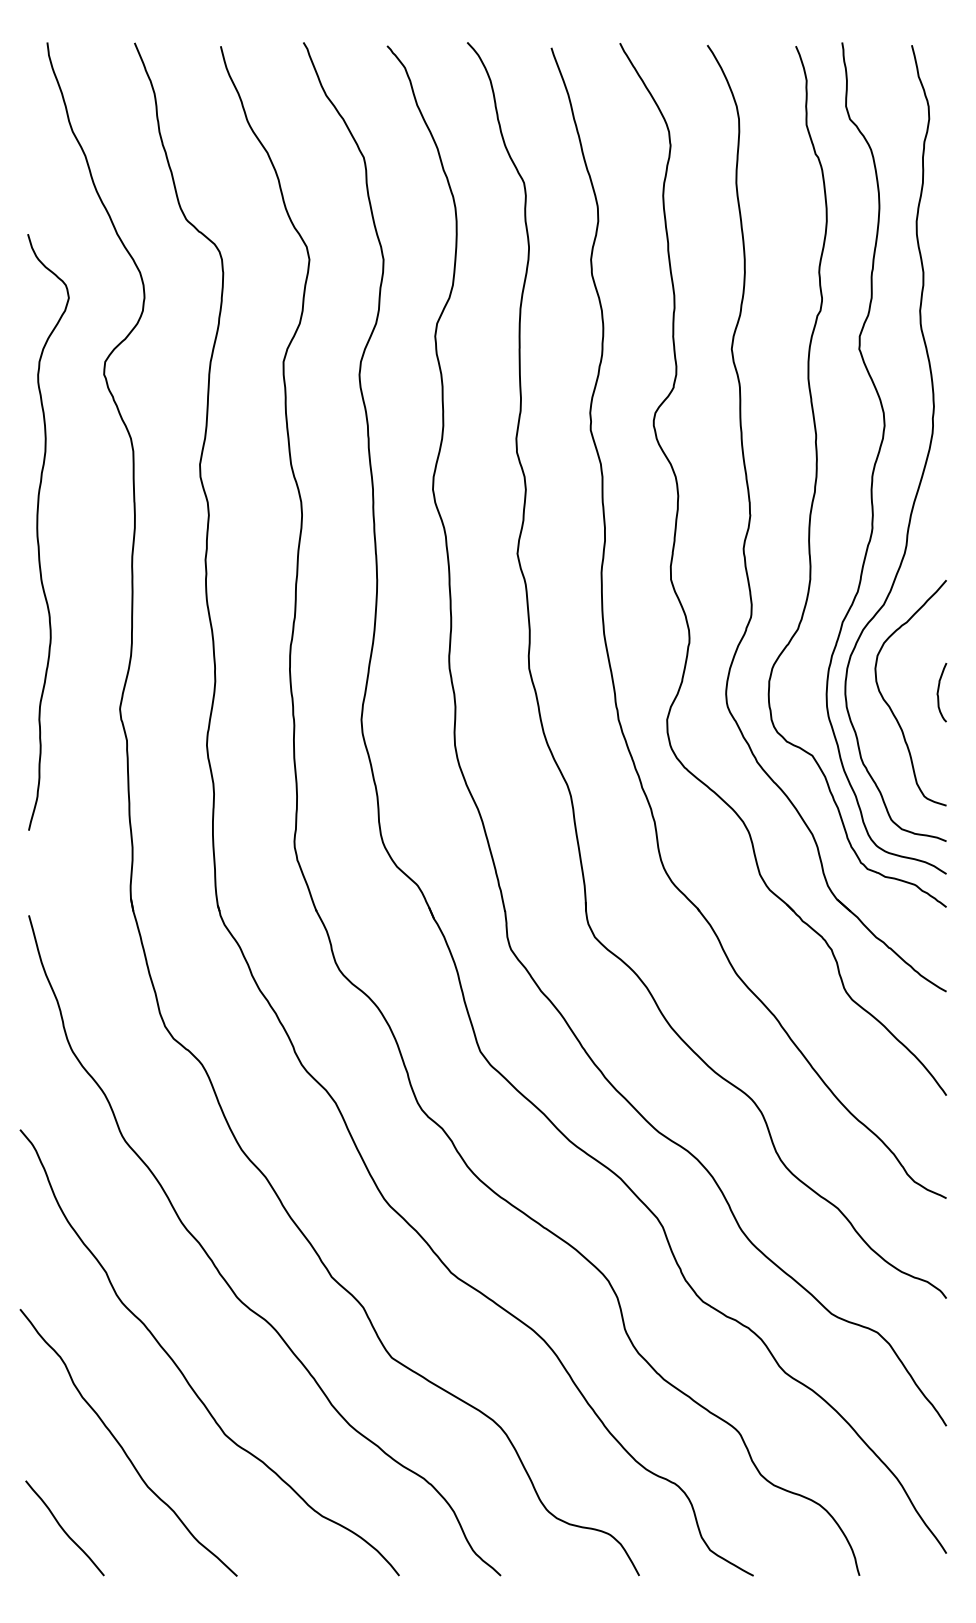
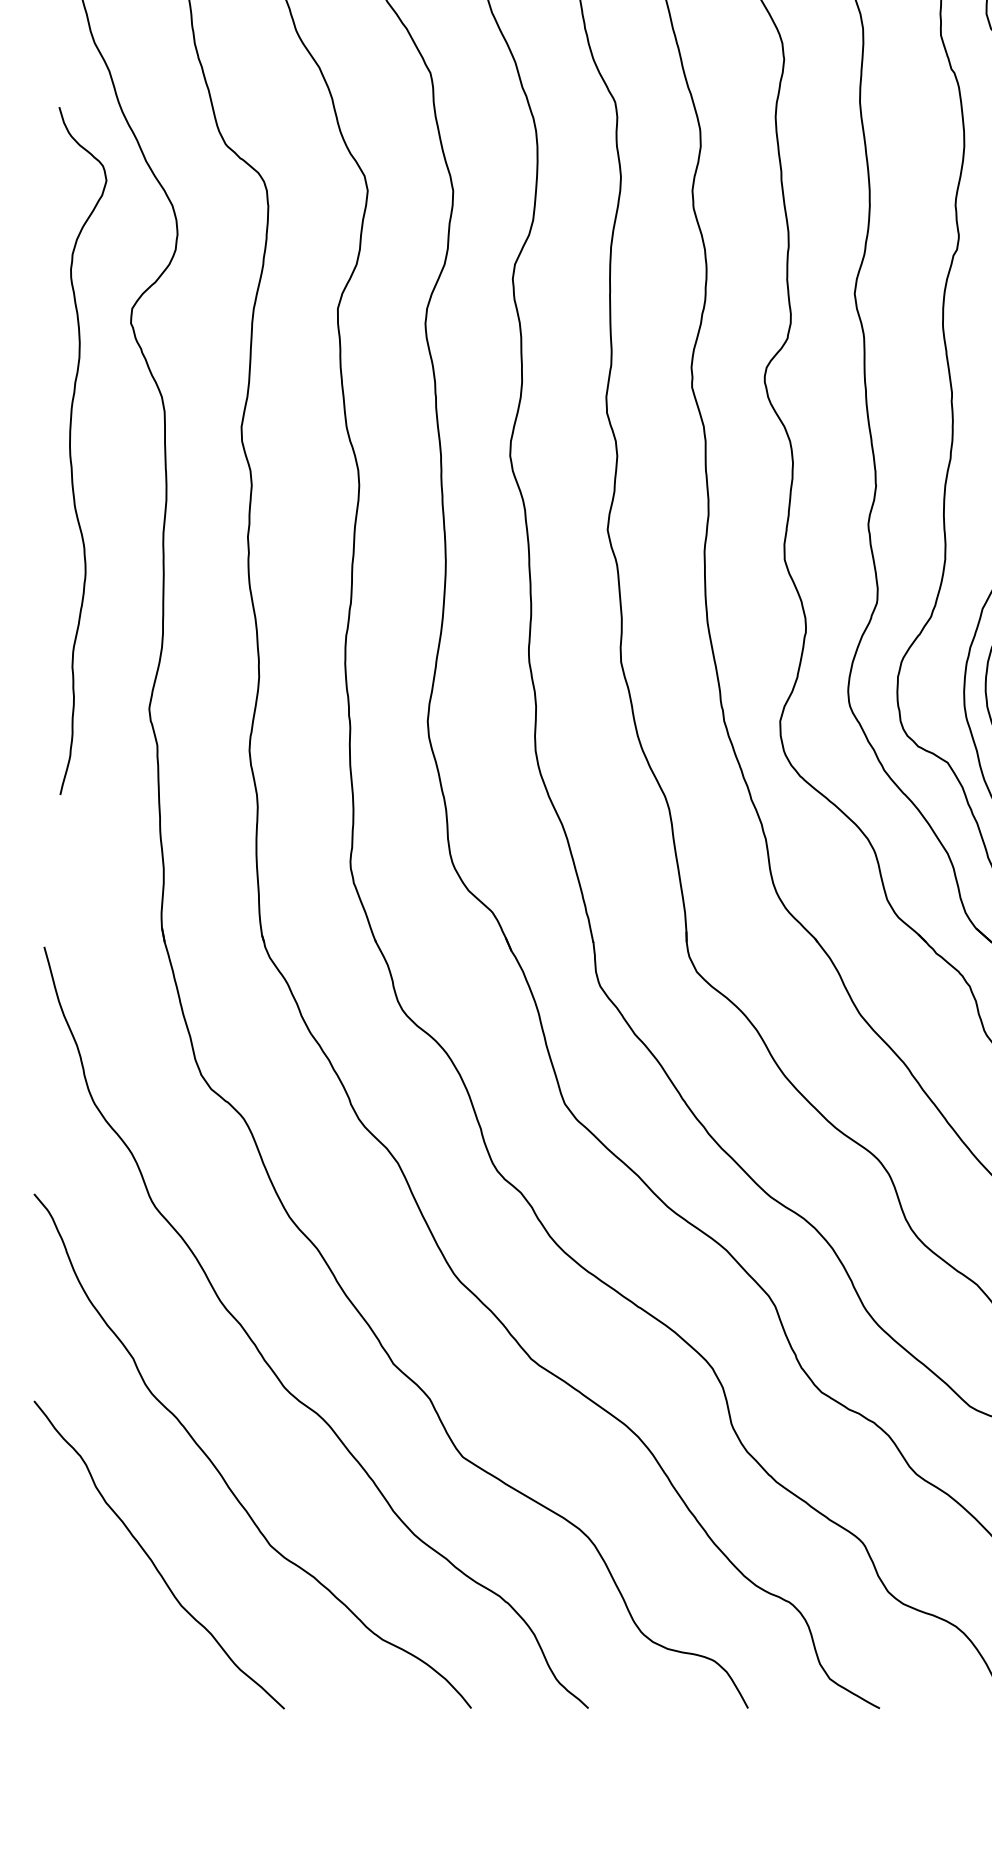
curve: (38, 532) -> (71, 451), moved
curve: (63, 1528) -> (84, 1653), removed

